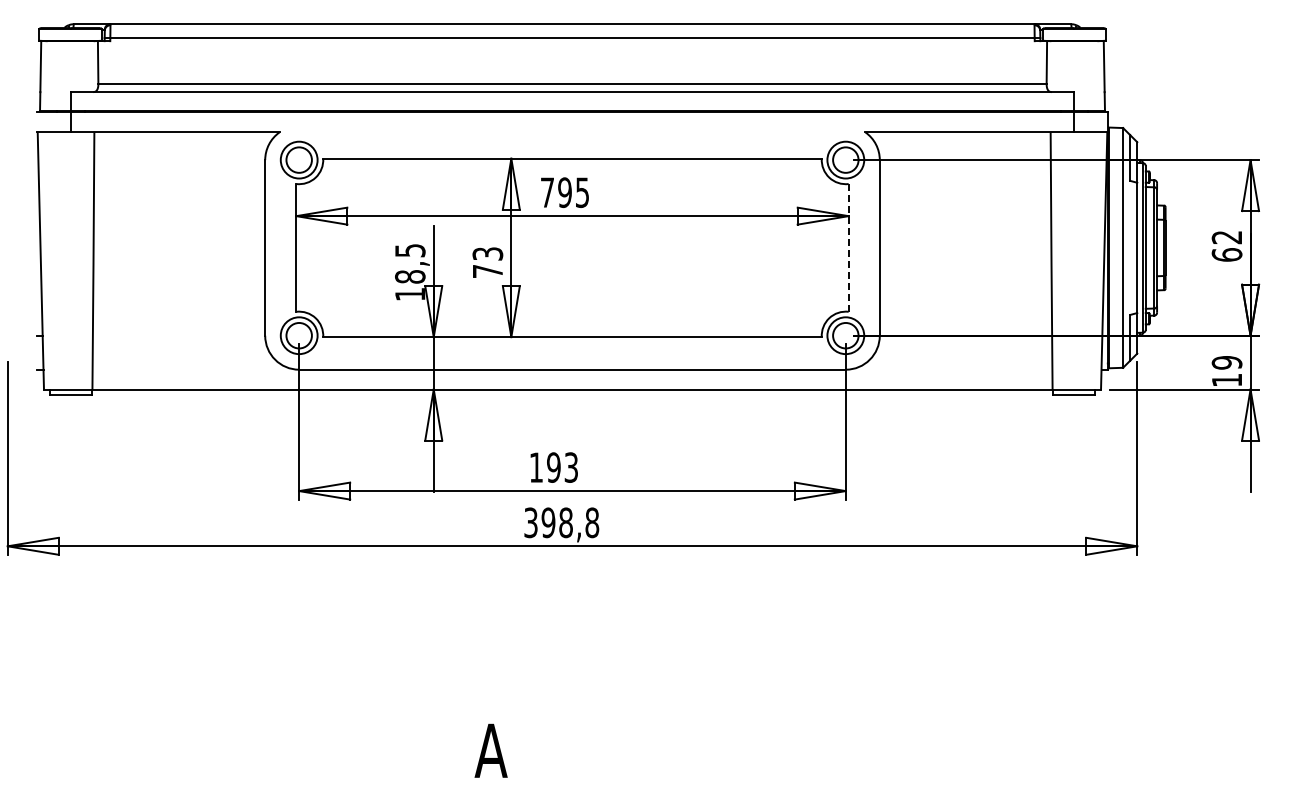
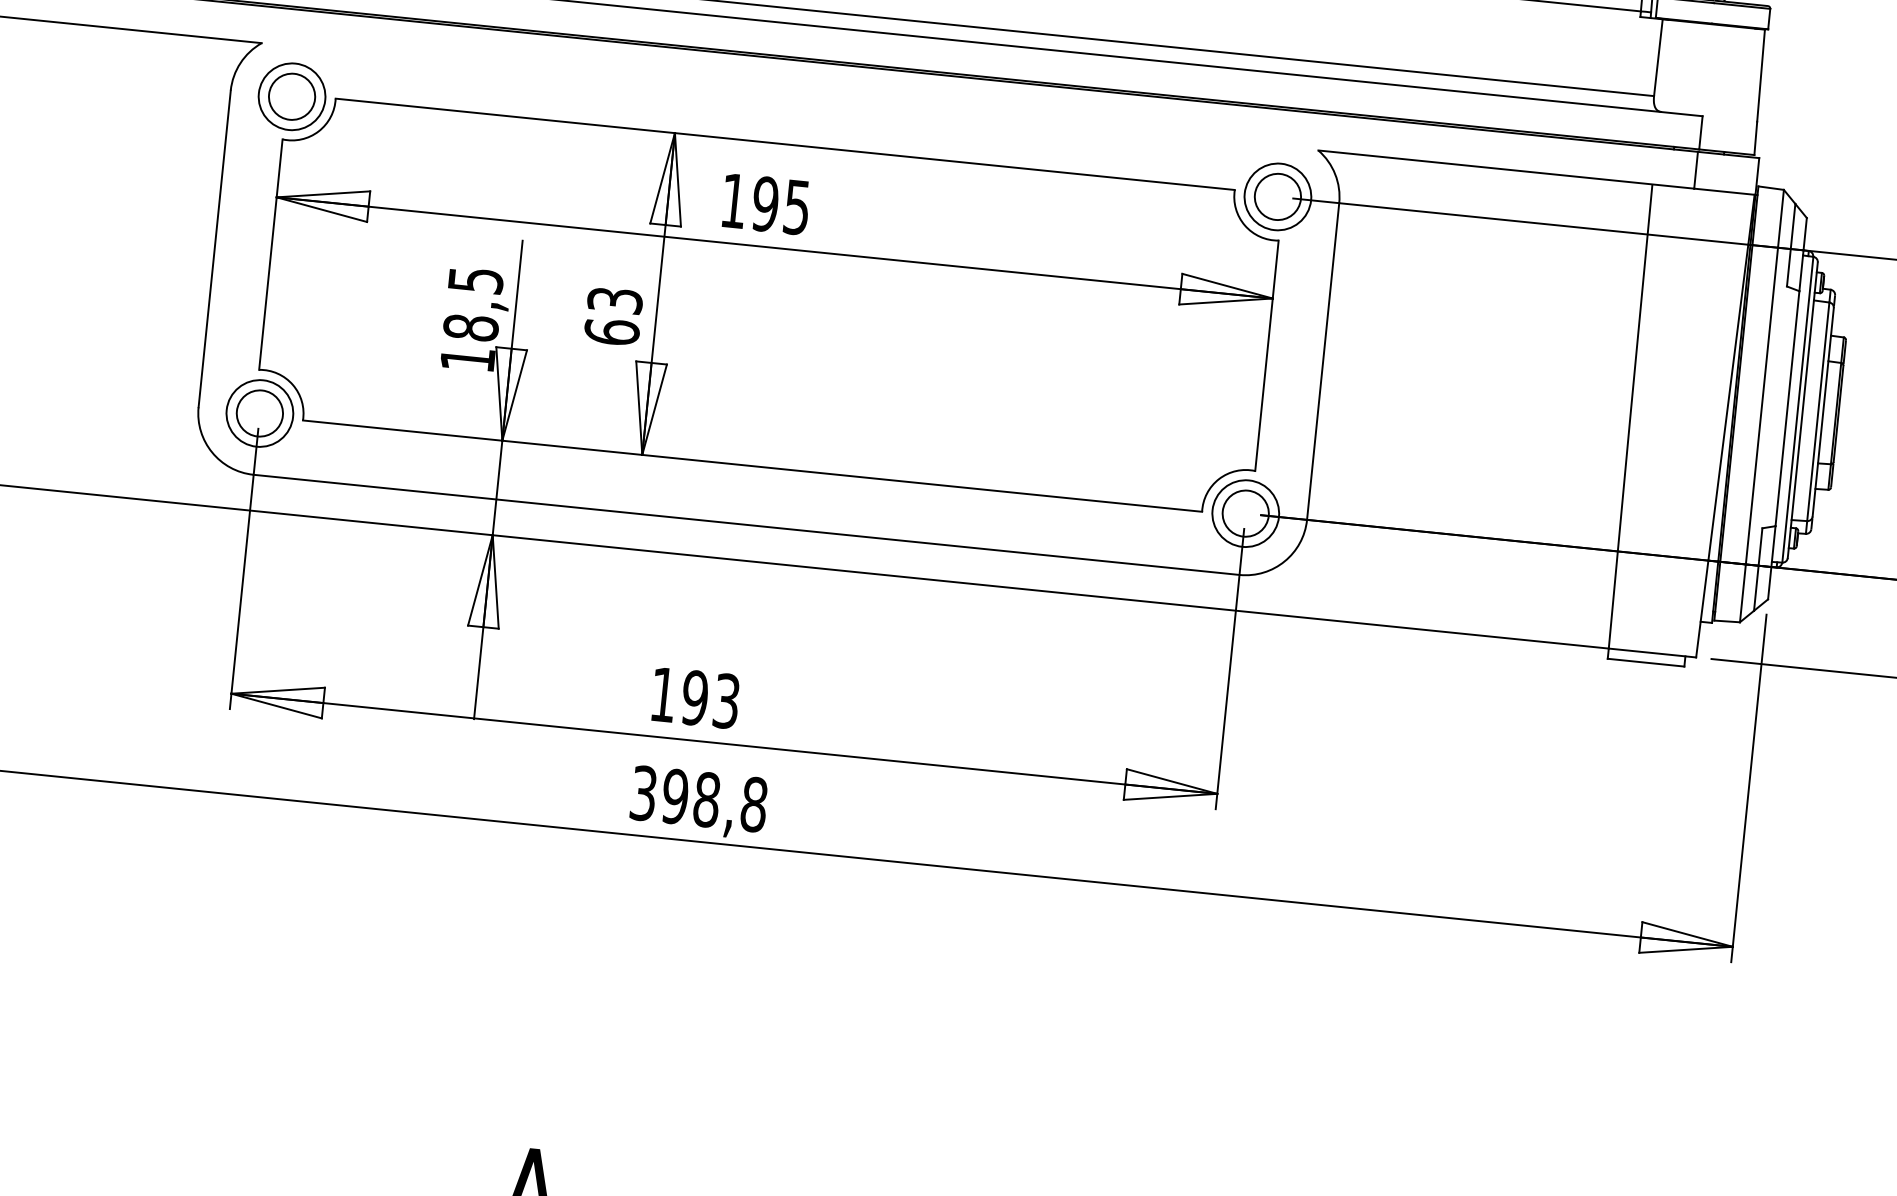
text: (547, 192) -> (733, 200), 795 -> 195
line: (848, 247) -> (1266, 355), dashed -> solid
text: (487, 271) -> (611, 332), 73 -> 63

